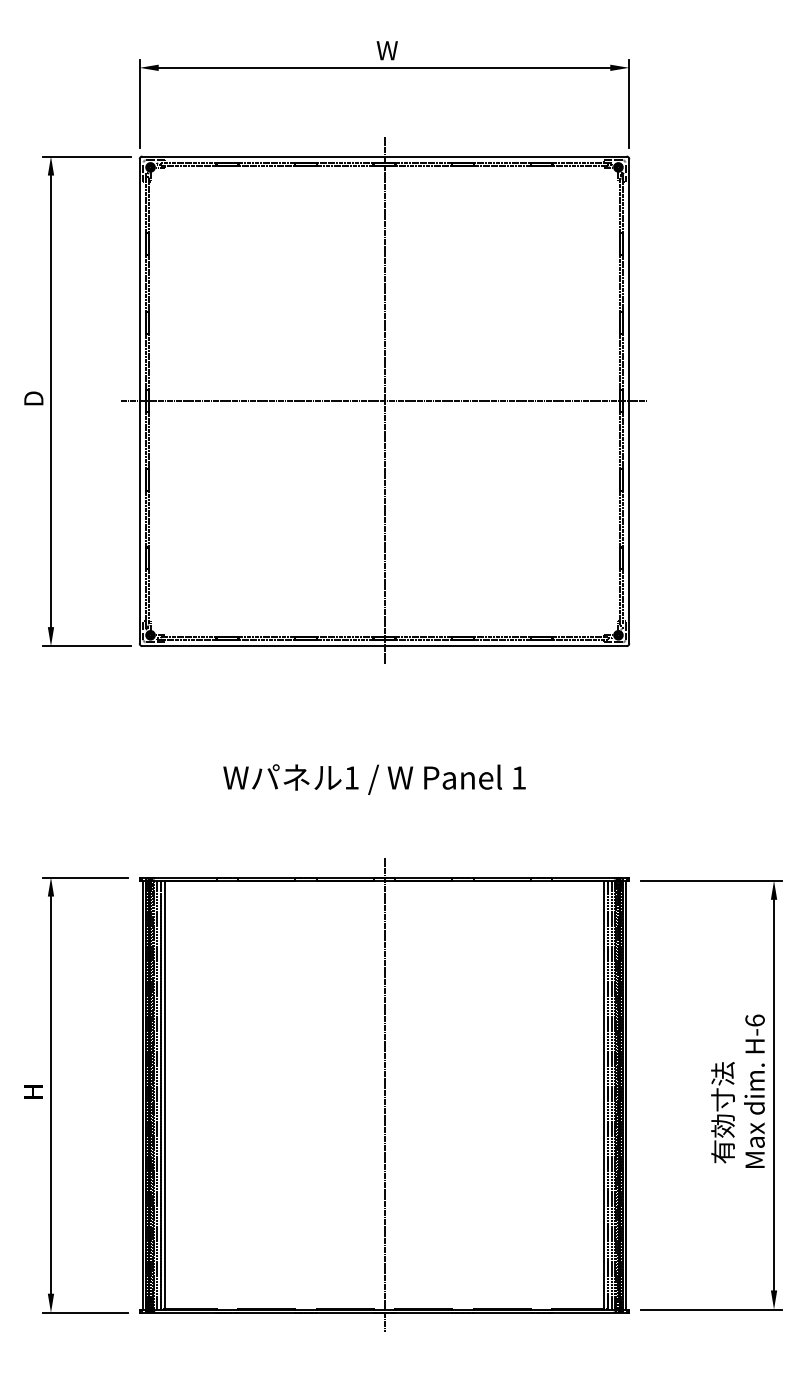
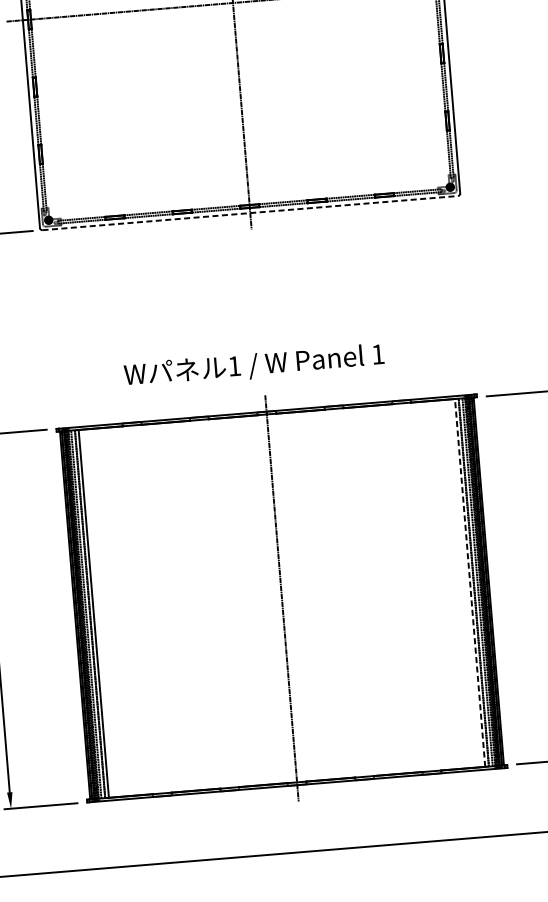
line: (385, 646) -> (251, 213), solid -> dashed
text: (374, 779) -> (254, 366), moved
line: (603, 1094) -> (469, 582), solid -> dashed

